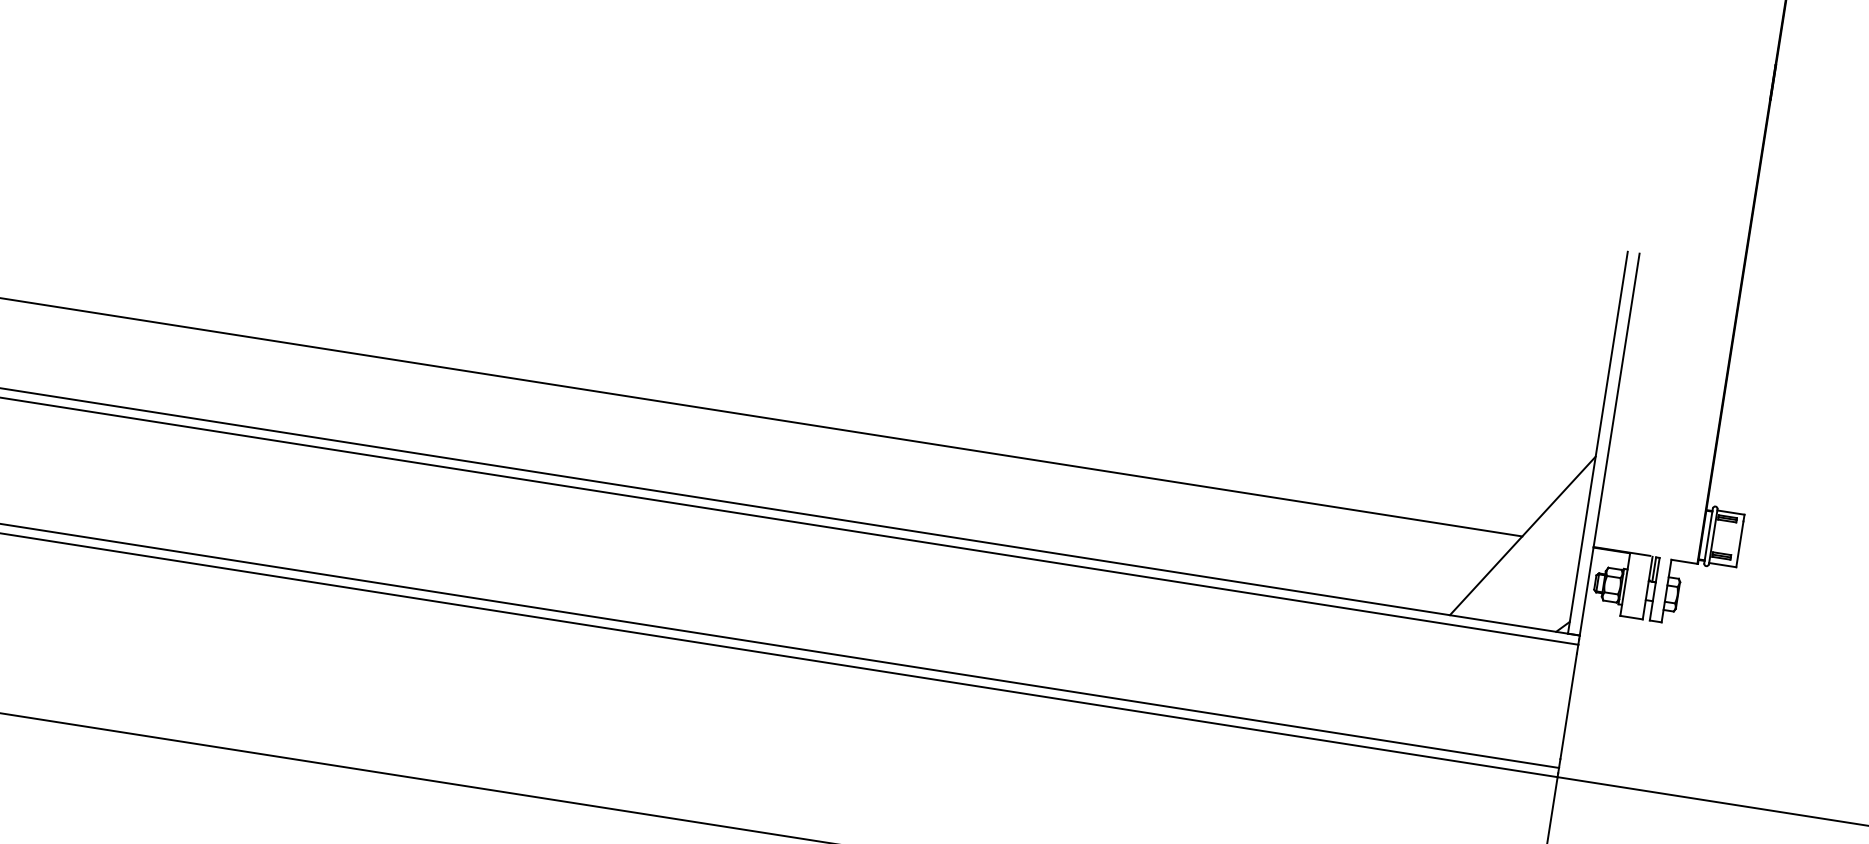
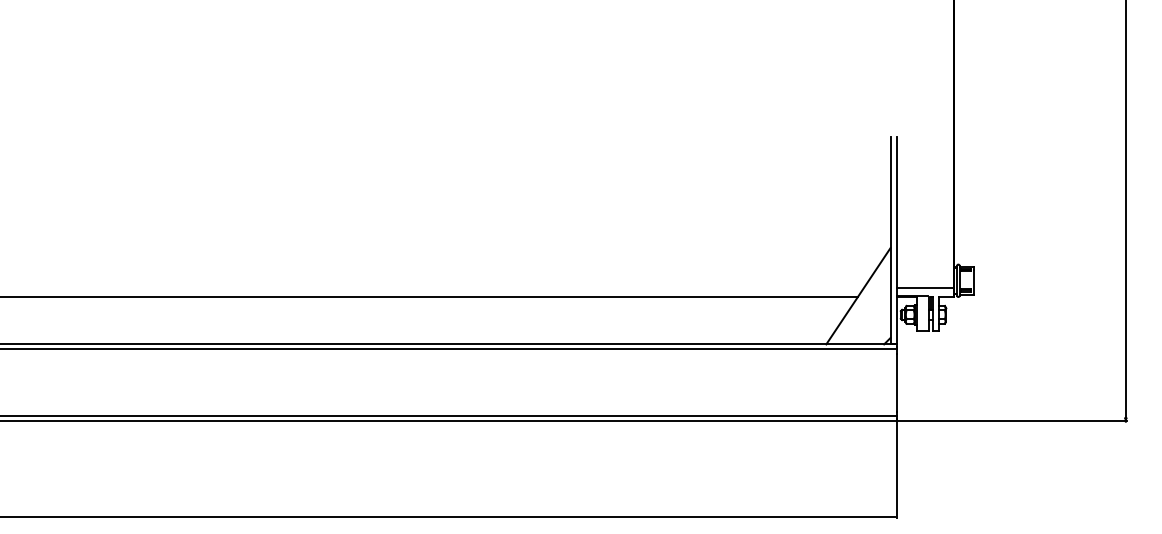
line: (1646, 538) -> (924, 287), added

